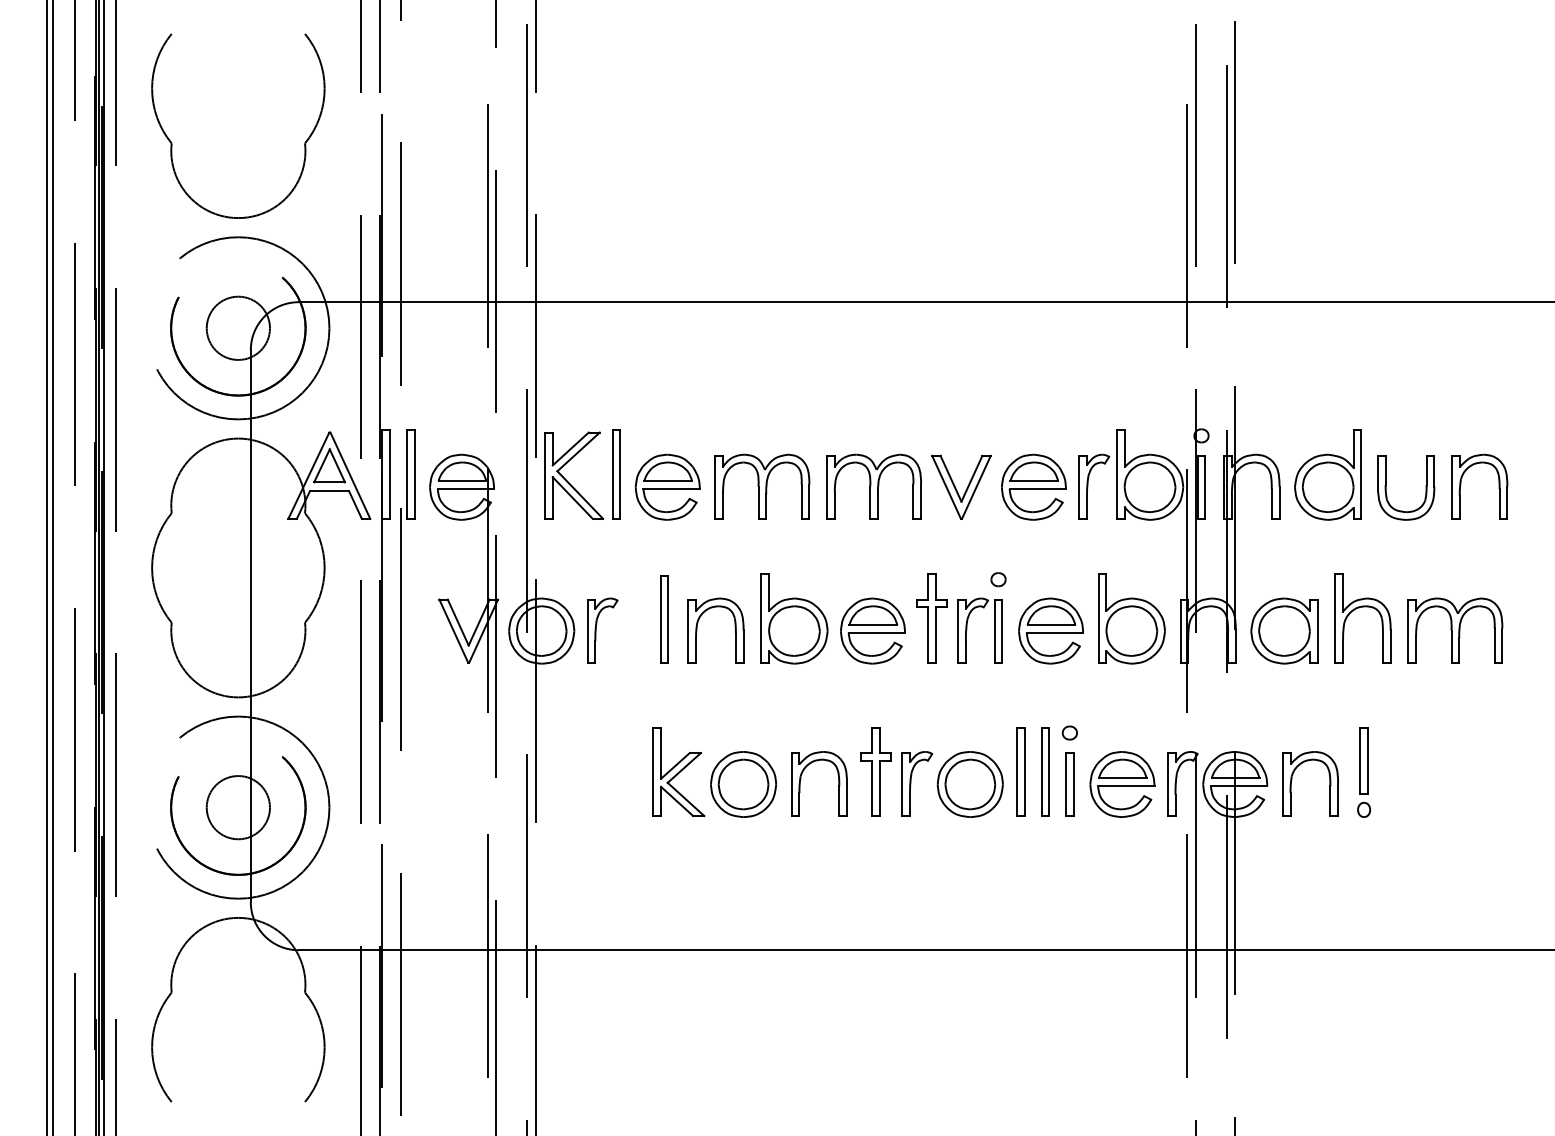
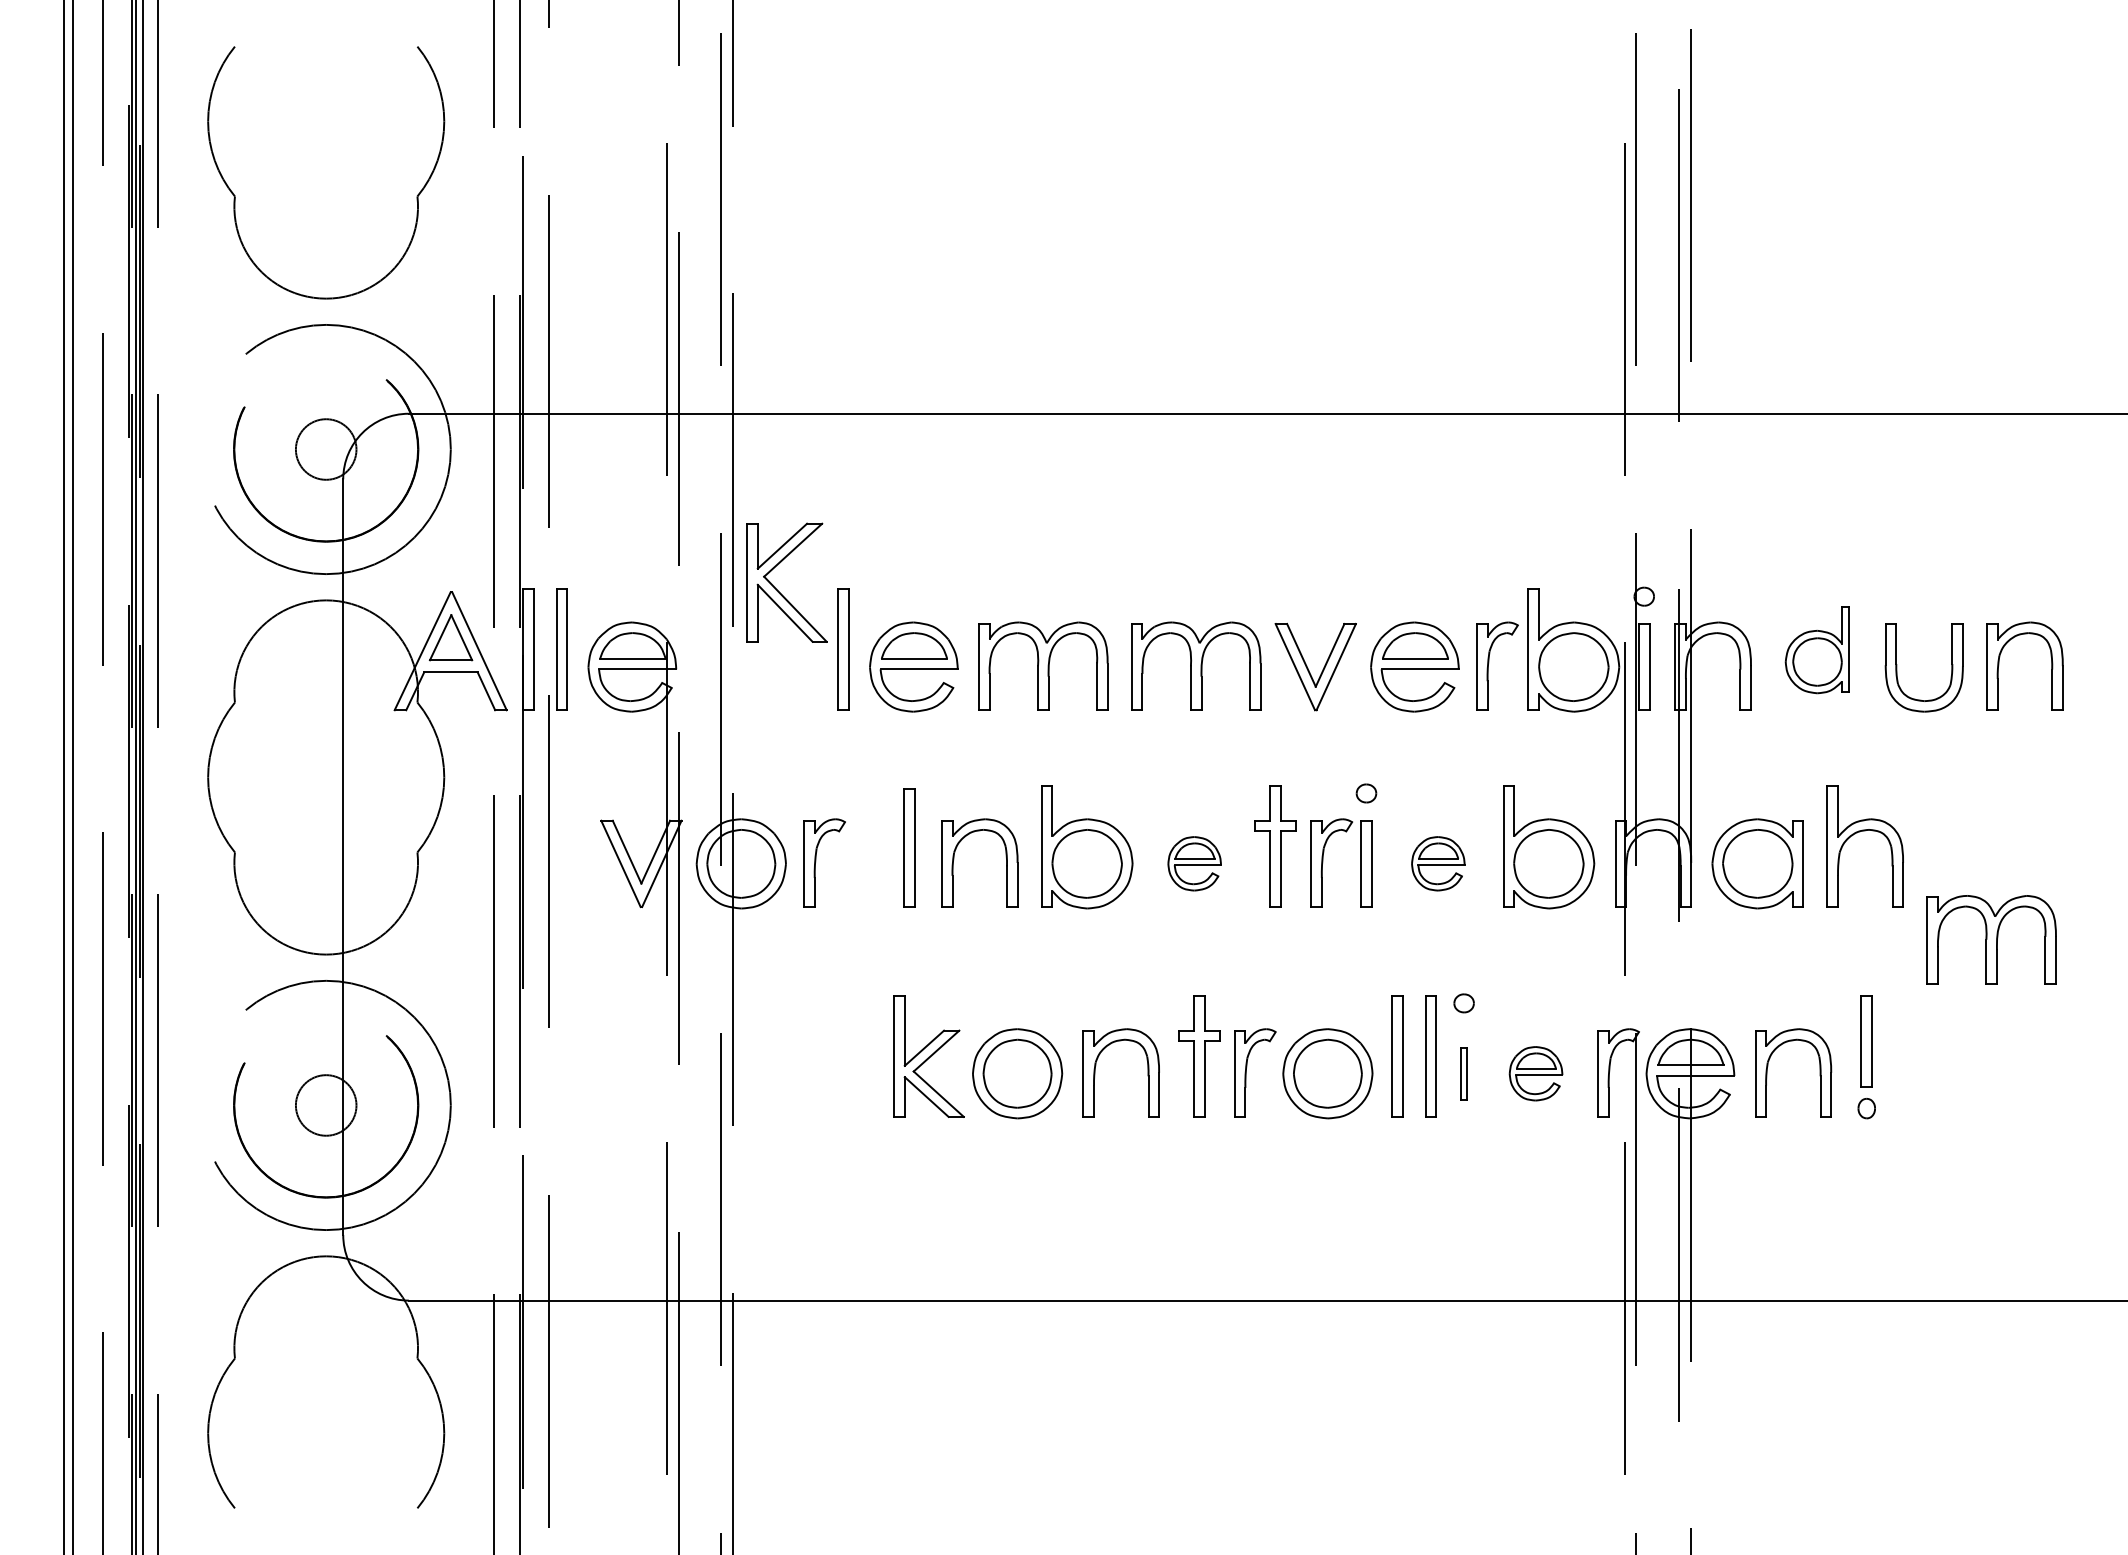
circle: (238, 327) -> (326, 448), size x0.7
part: (1327, 474) -> (1816, 649), size x0.7
part: (568, 481) -> (779, 590), moved
part: (872, 630) -> (1194, 863), size x0.6
part: (1050, 630) -> (1437, 863), size x0.6
part: (1455, 630) -> (1991, 939), moved
part: (1069, 784) -> (1463, 1073), size x0.6
part: (1122, 784) -> (1536, 1073), size x0.6
circle: (238, 807) -> (326, 1105), size x0.7

